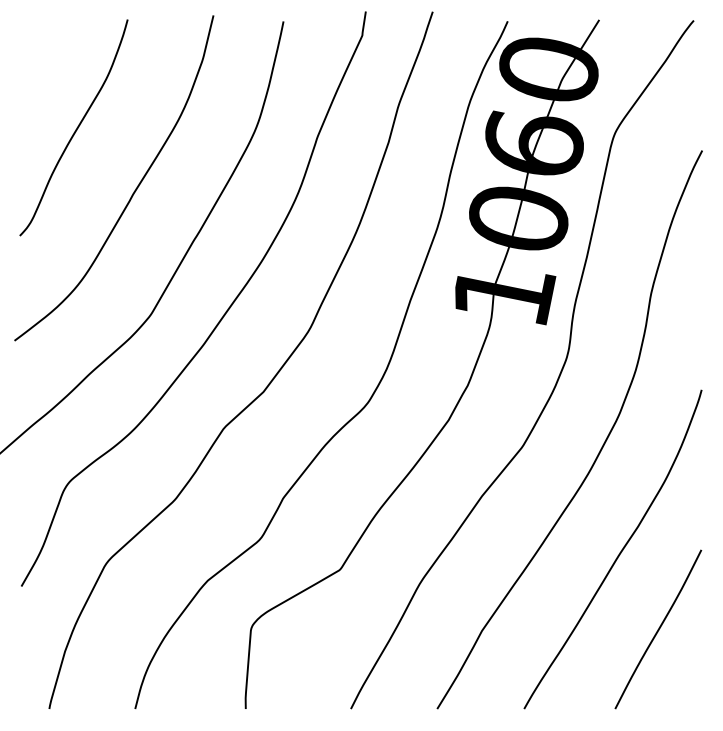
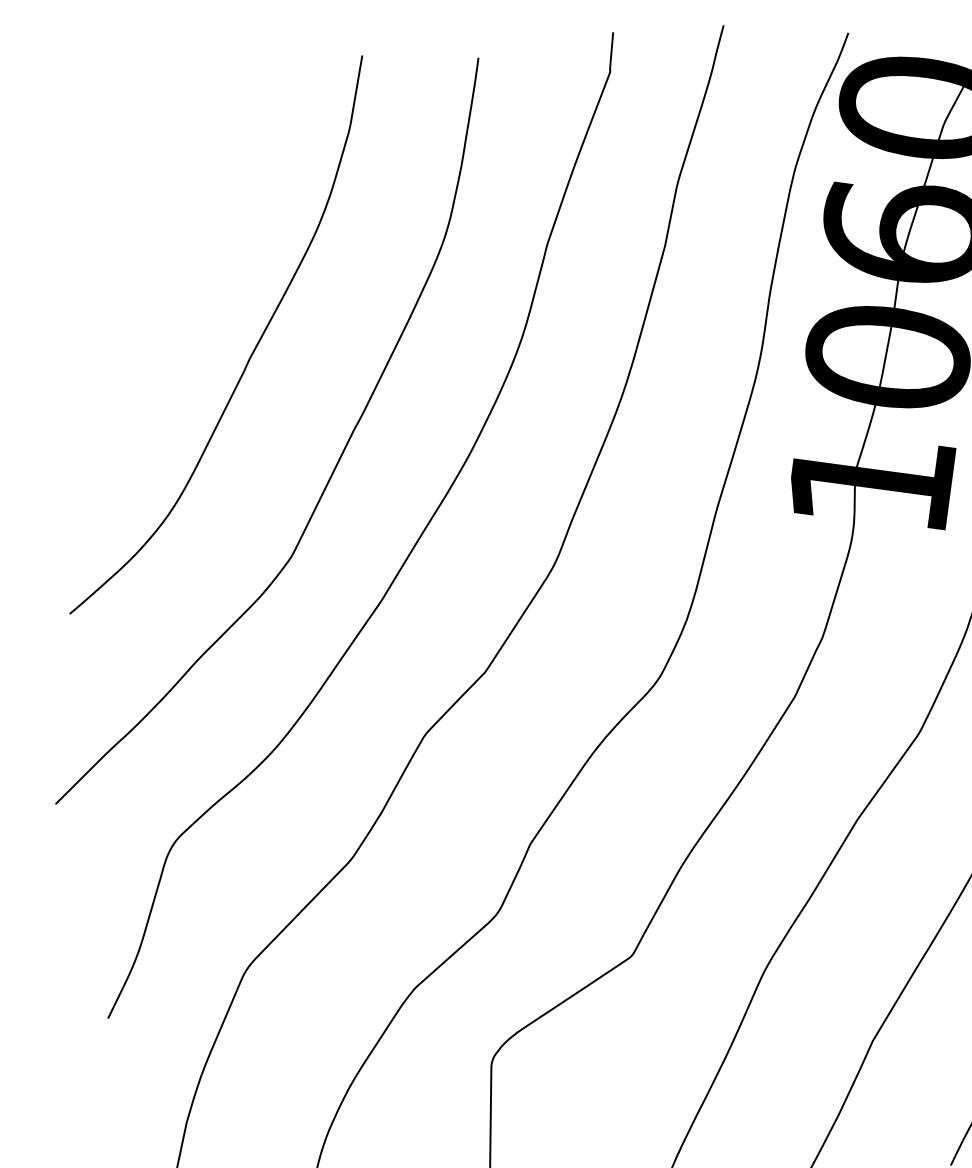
curve: (75, 129) -> (147, 258), removed

